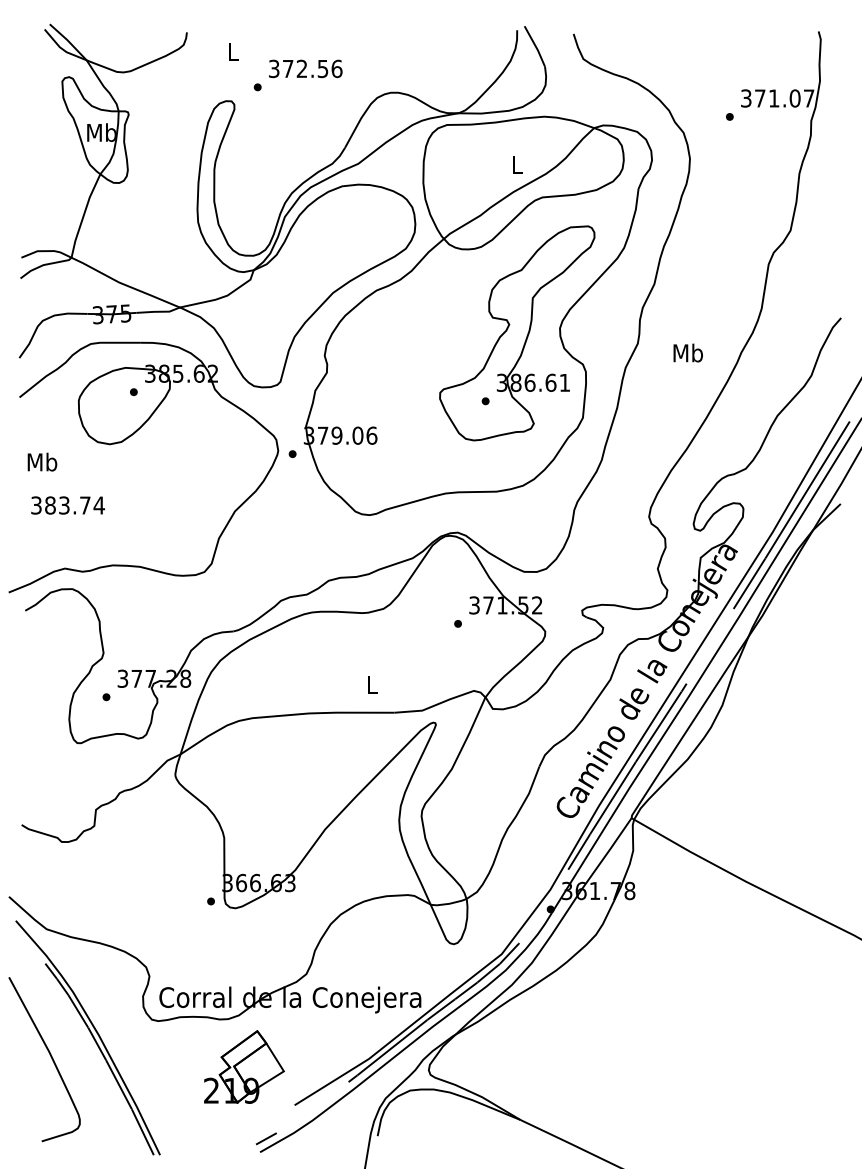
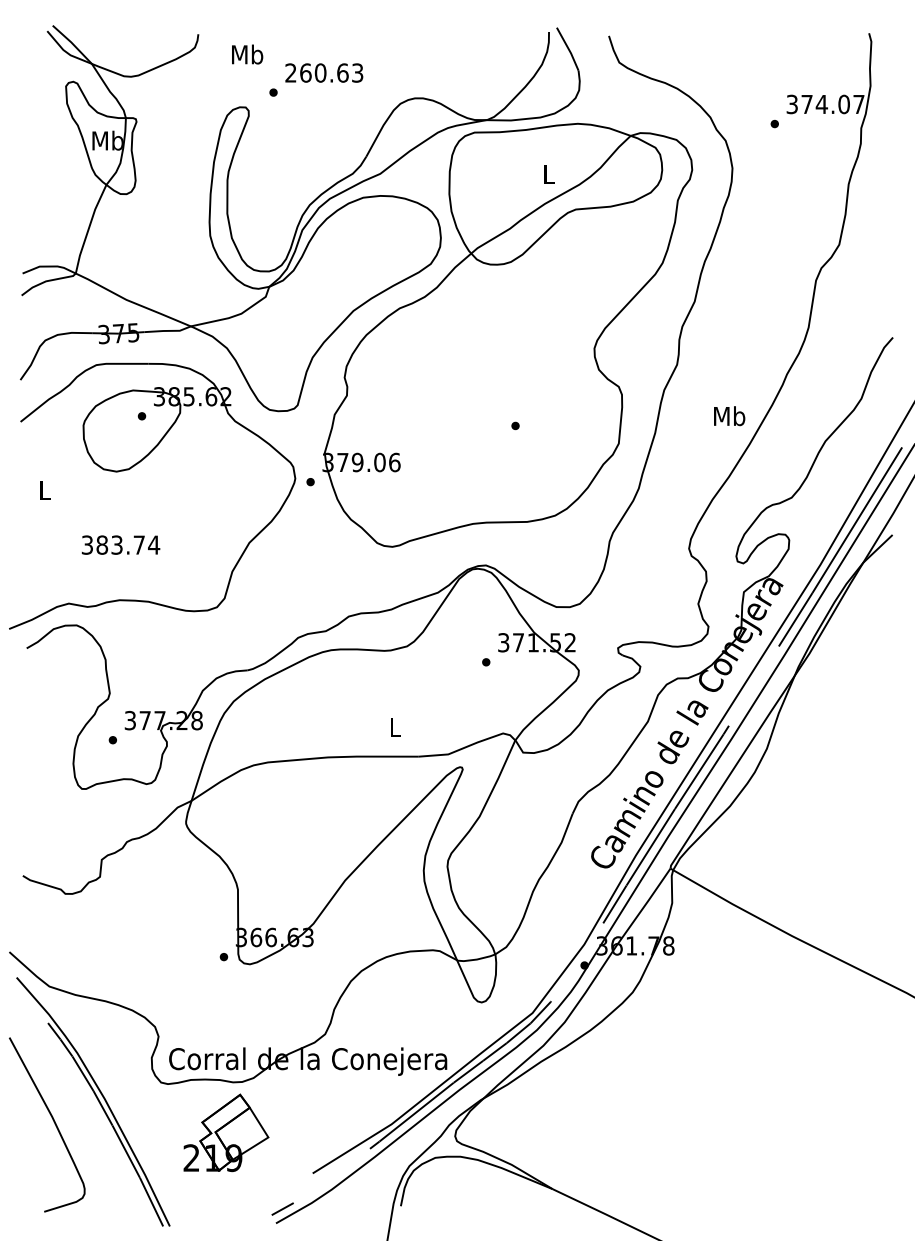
text: (232, 51) -> (246, 54), L -> Mb
text: (305, 68) -> (324, 72), 372.56 -> 260.63
text: (773, 98) -> (821, 104), 371.07 -> 374.07
part: (517, 333) -> (549, 353), removed
text: (687, 352) -> (728, 415), moved
text: (42, 461) -> (44, 489), Mb -> L
text: (67, 505) -> (120, 545), moved
part: (244, 1066) -> (226, 1132), moved

